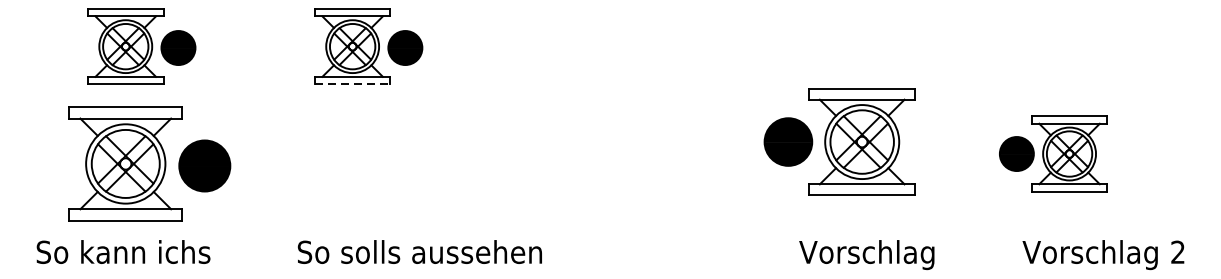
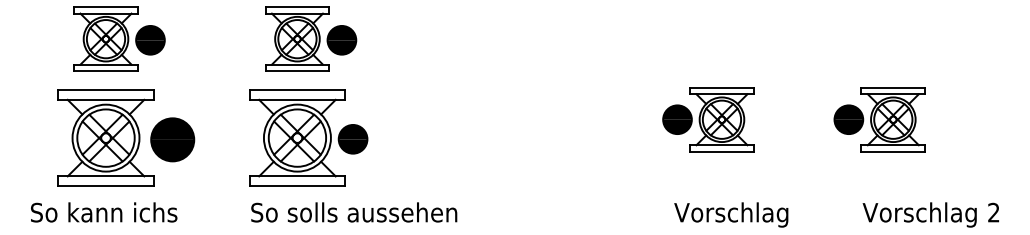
line: (352, 84) -> (297, 71), dashed -> solid
part: (839, 141) -> (708, 119), size x0.71
part: (1053, 153) -> (879, 119), moved
part: (365, 163) -> (308, 137), added

